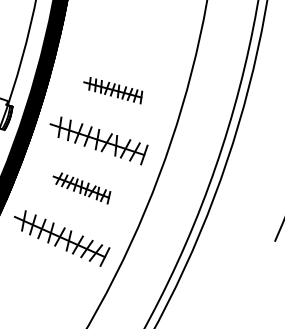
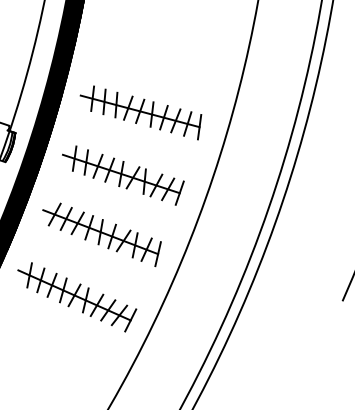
part: (112, 90) -> (140, 112), size x1.67
part: (81, 188) -> (101, 234), size x1.67

